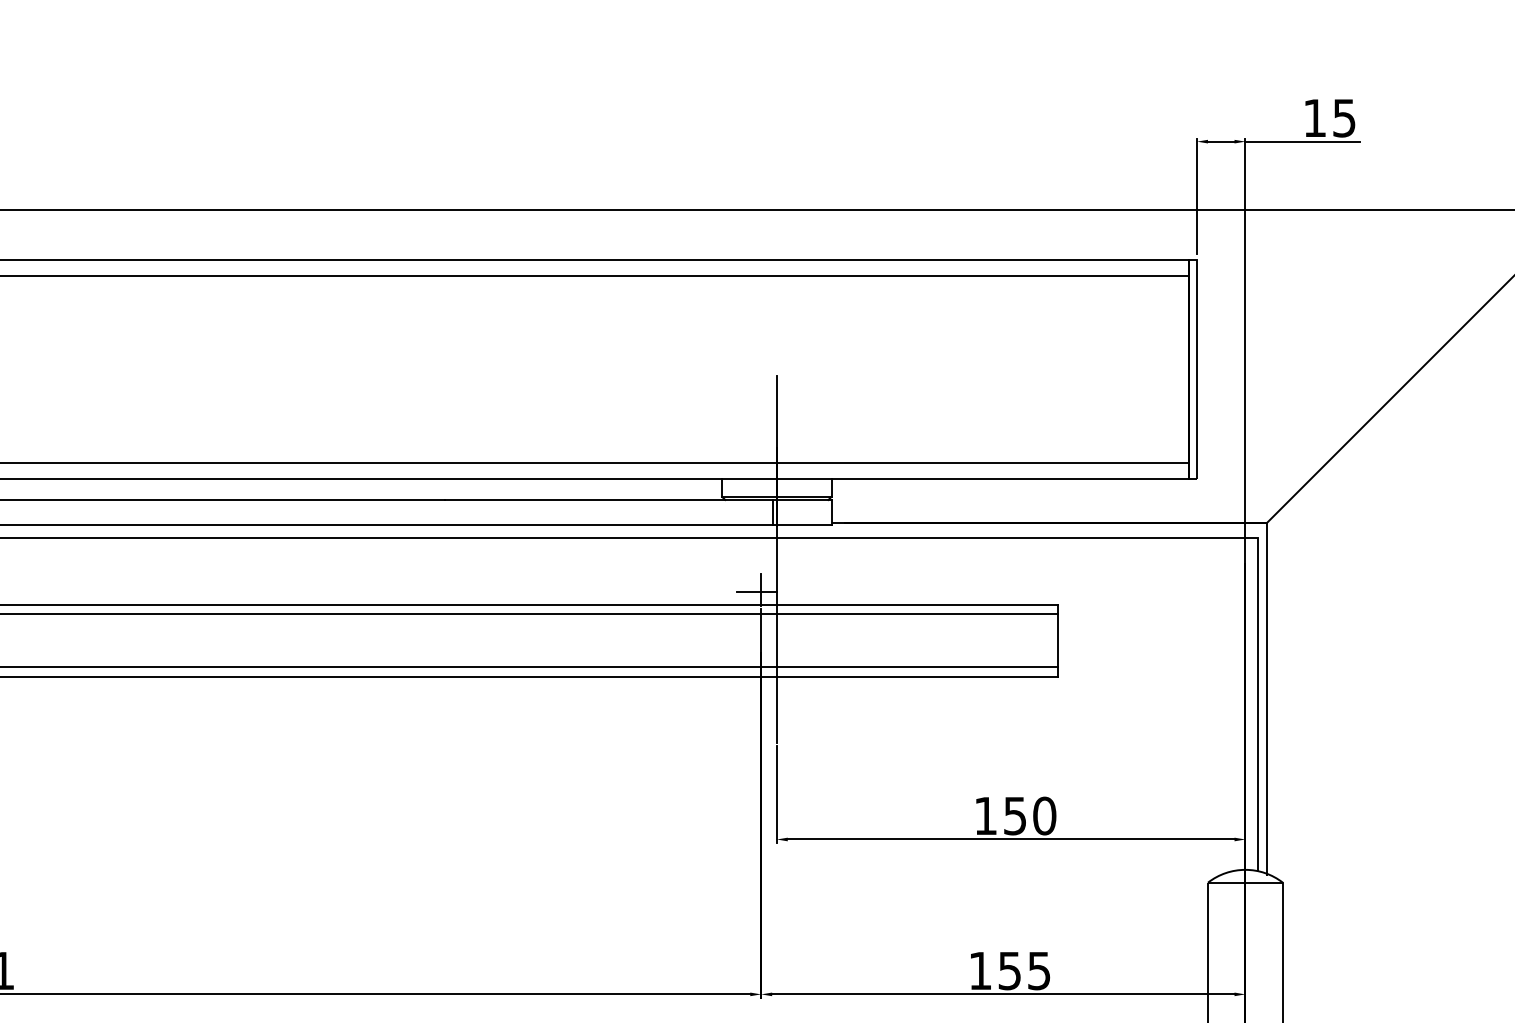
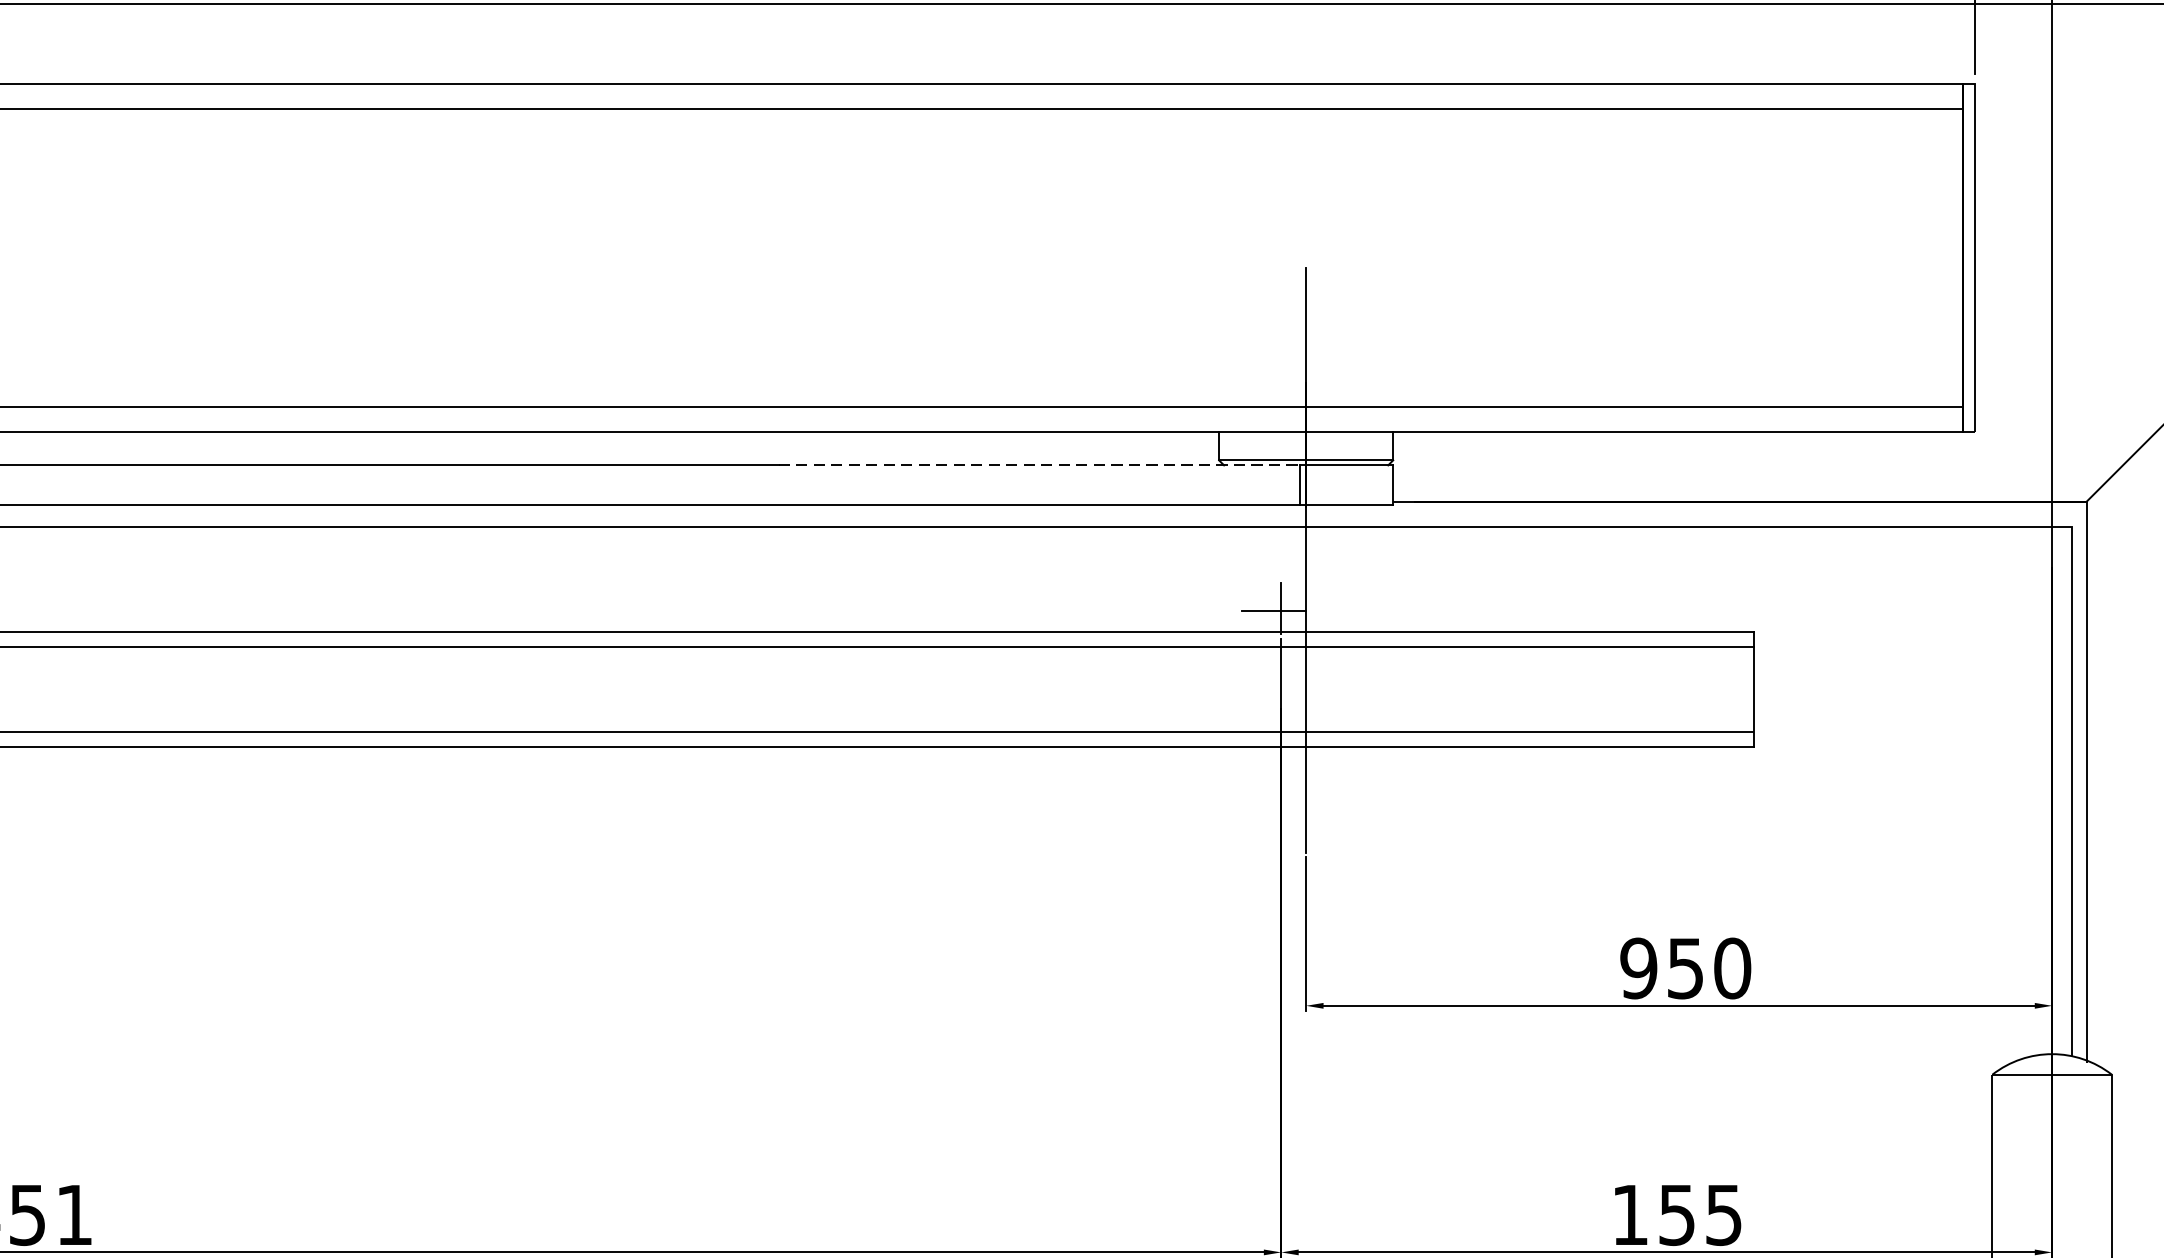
line: (609, 500) -> (1039, 466), solid -> dashed
text: (985, 815) -> (1638, 967), 150 -> 950

